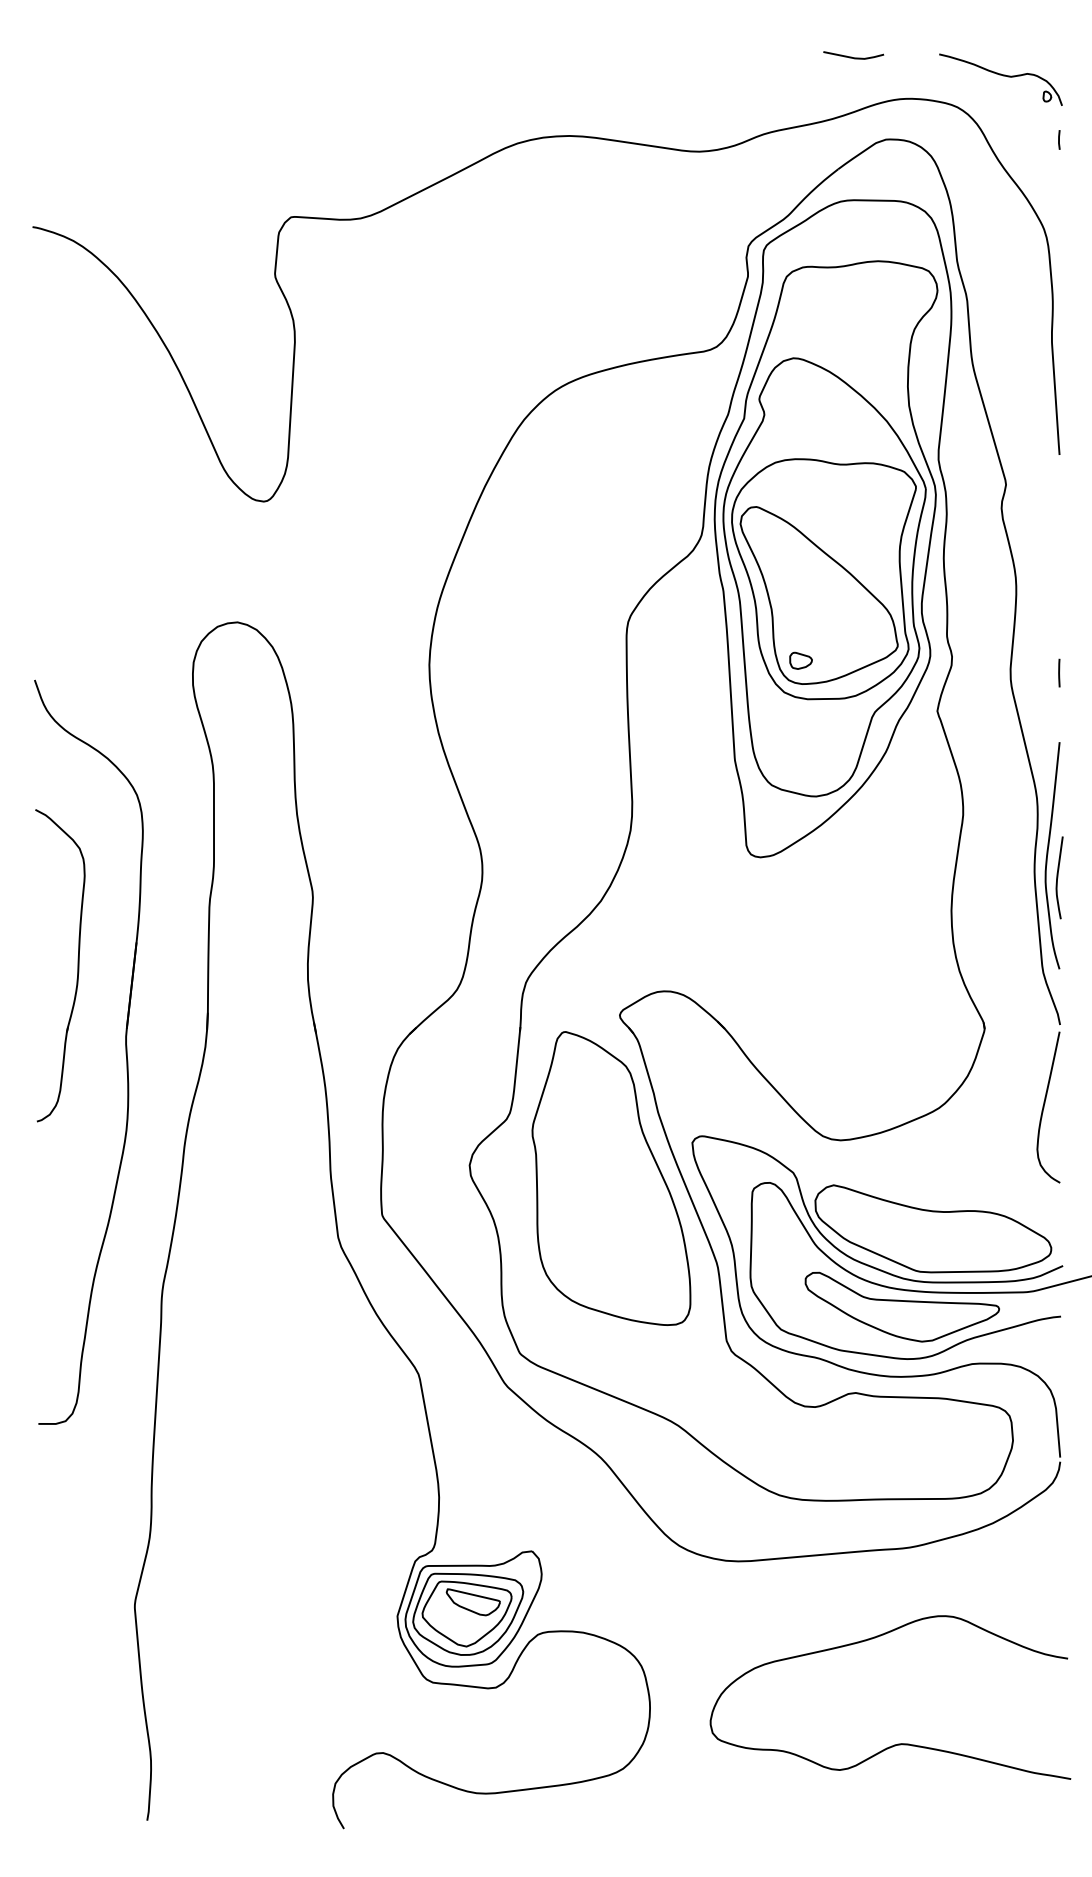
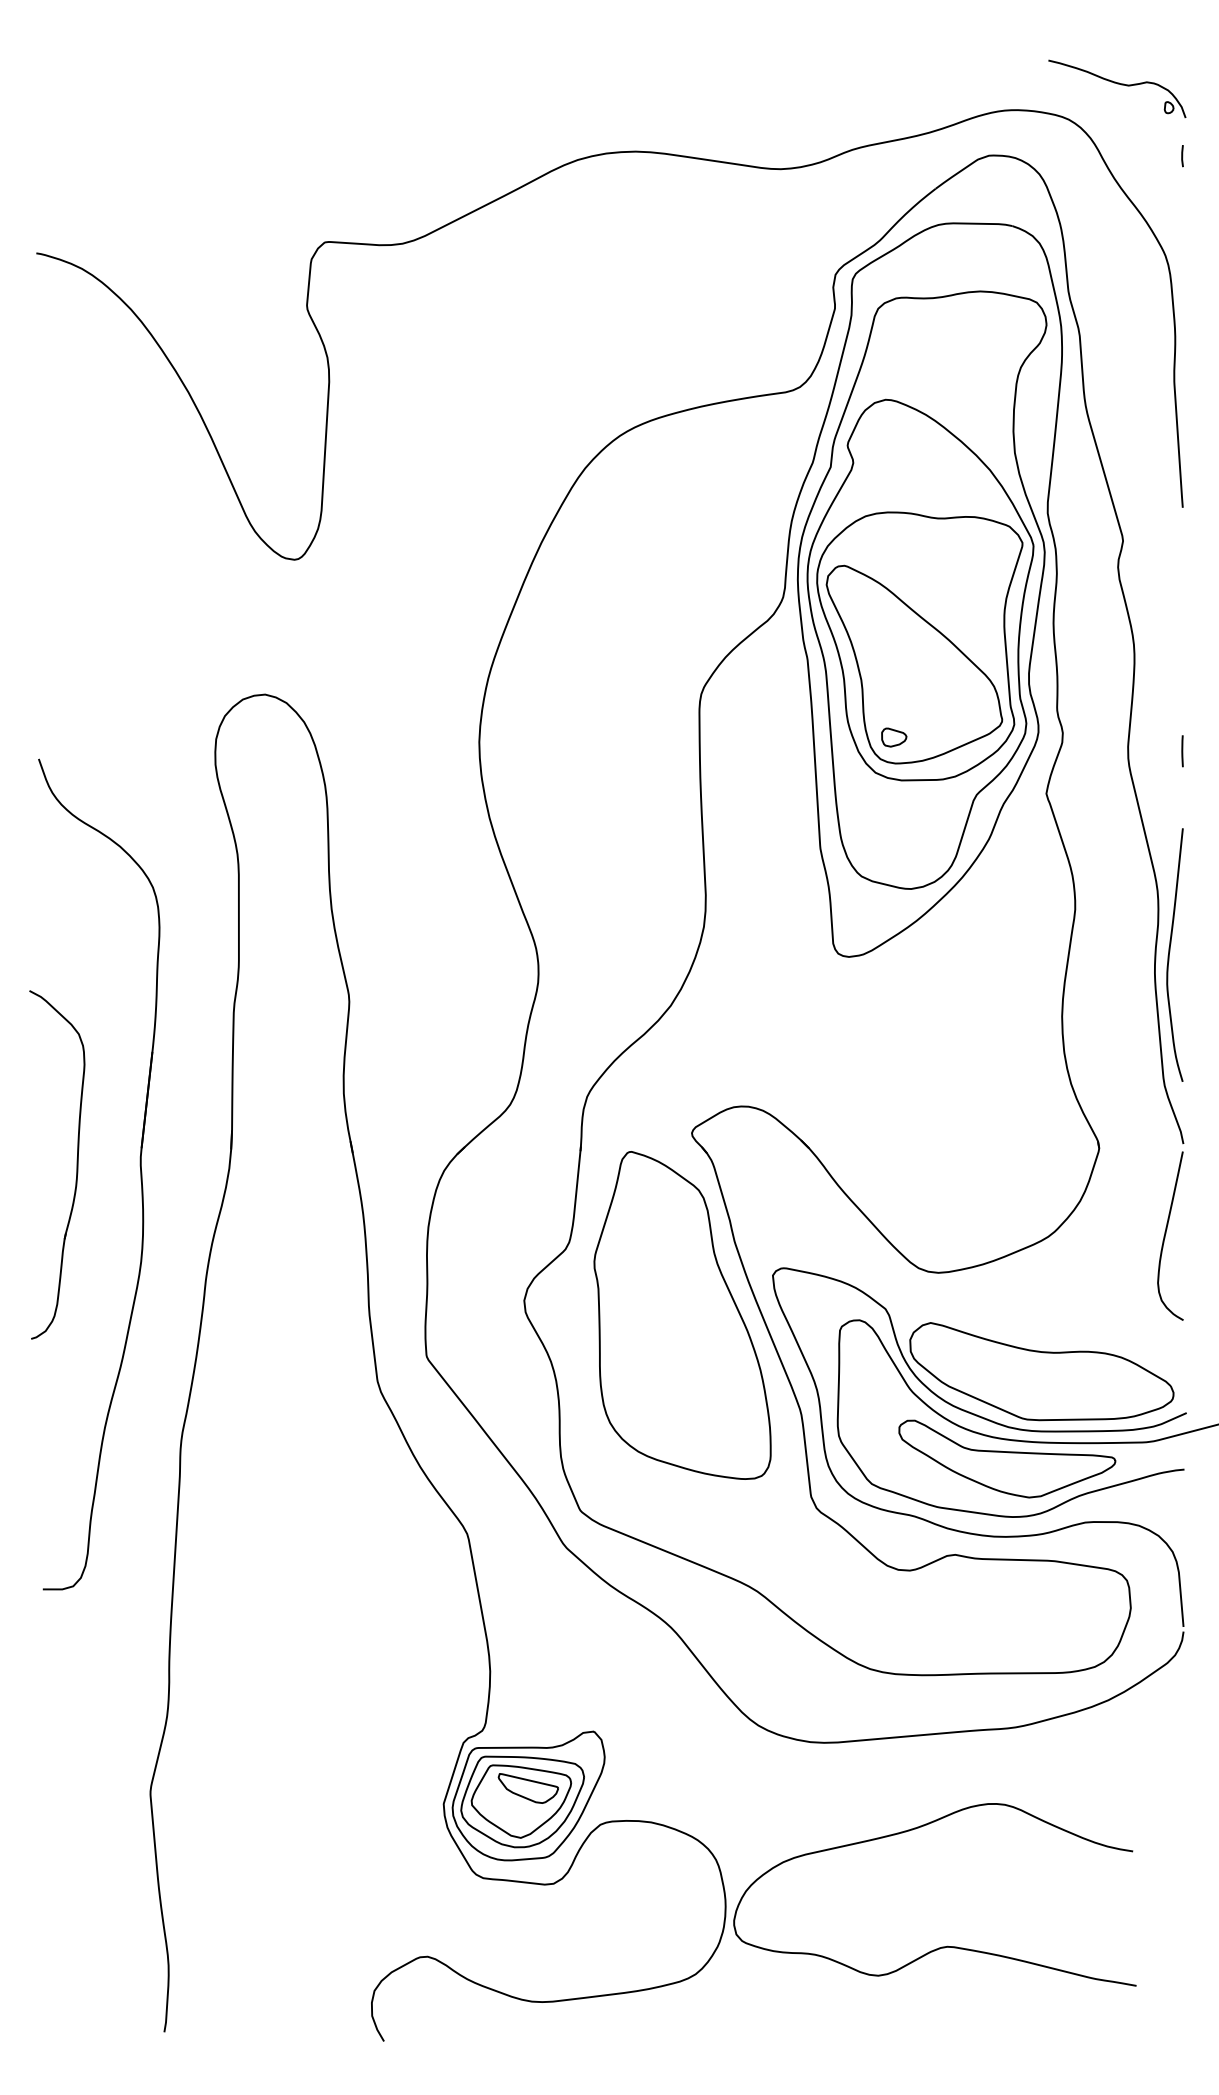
line: (853, 57) -> (952, 64), removed
curve: (1058, 877) -> (1181, 979), removed
part: (77, 965) -> (76, 1164), moved
curve: (897, 1743) -> (942, 1946), moved

